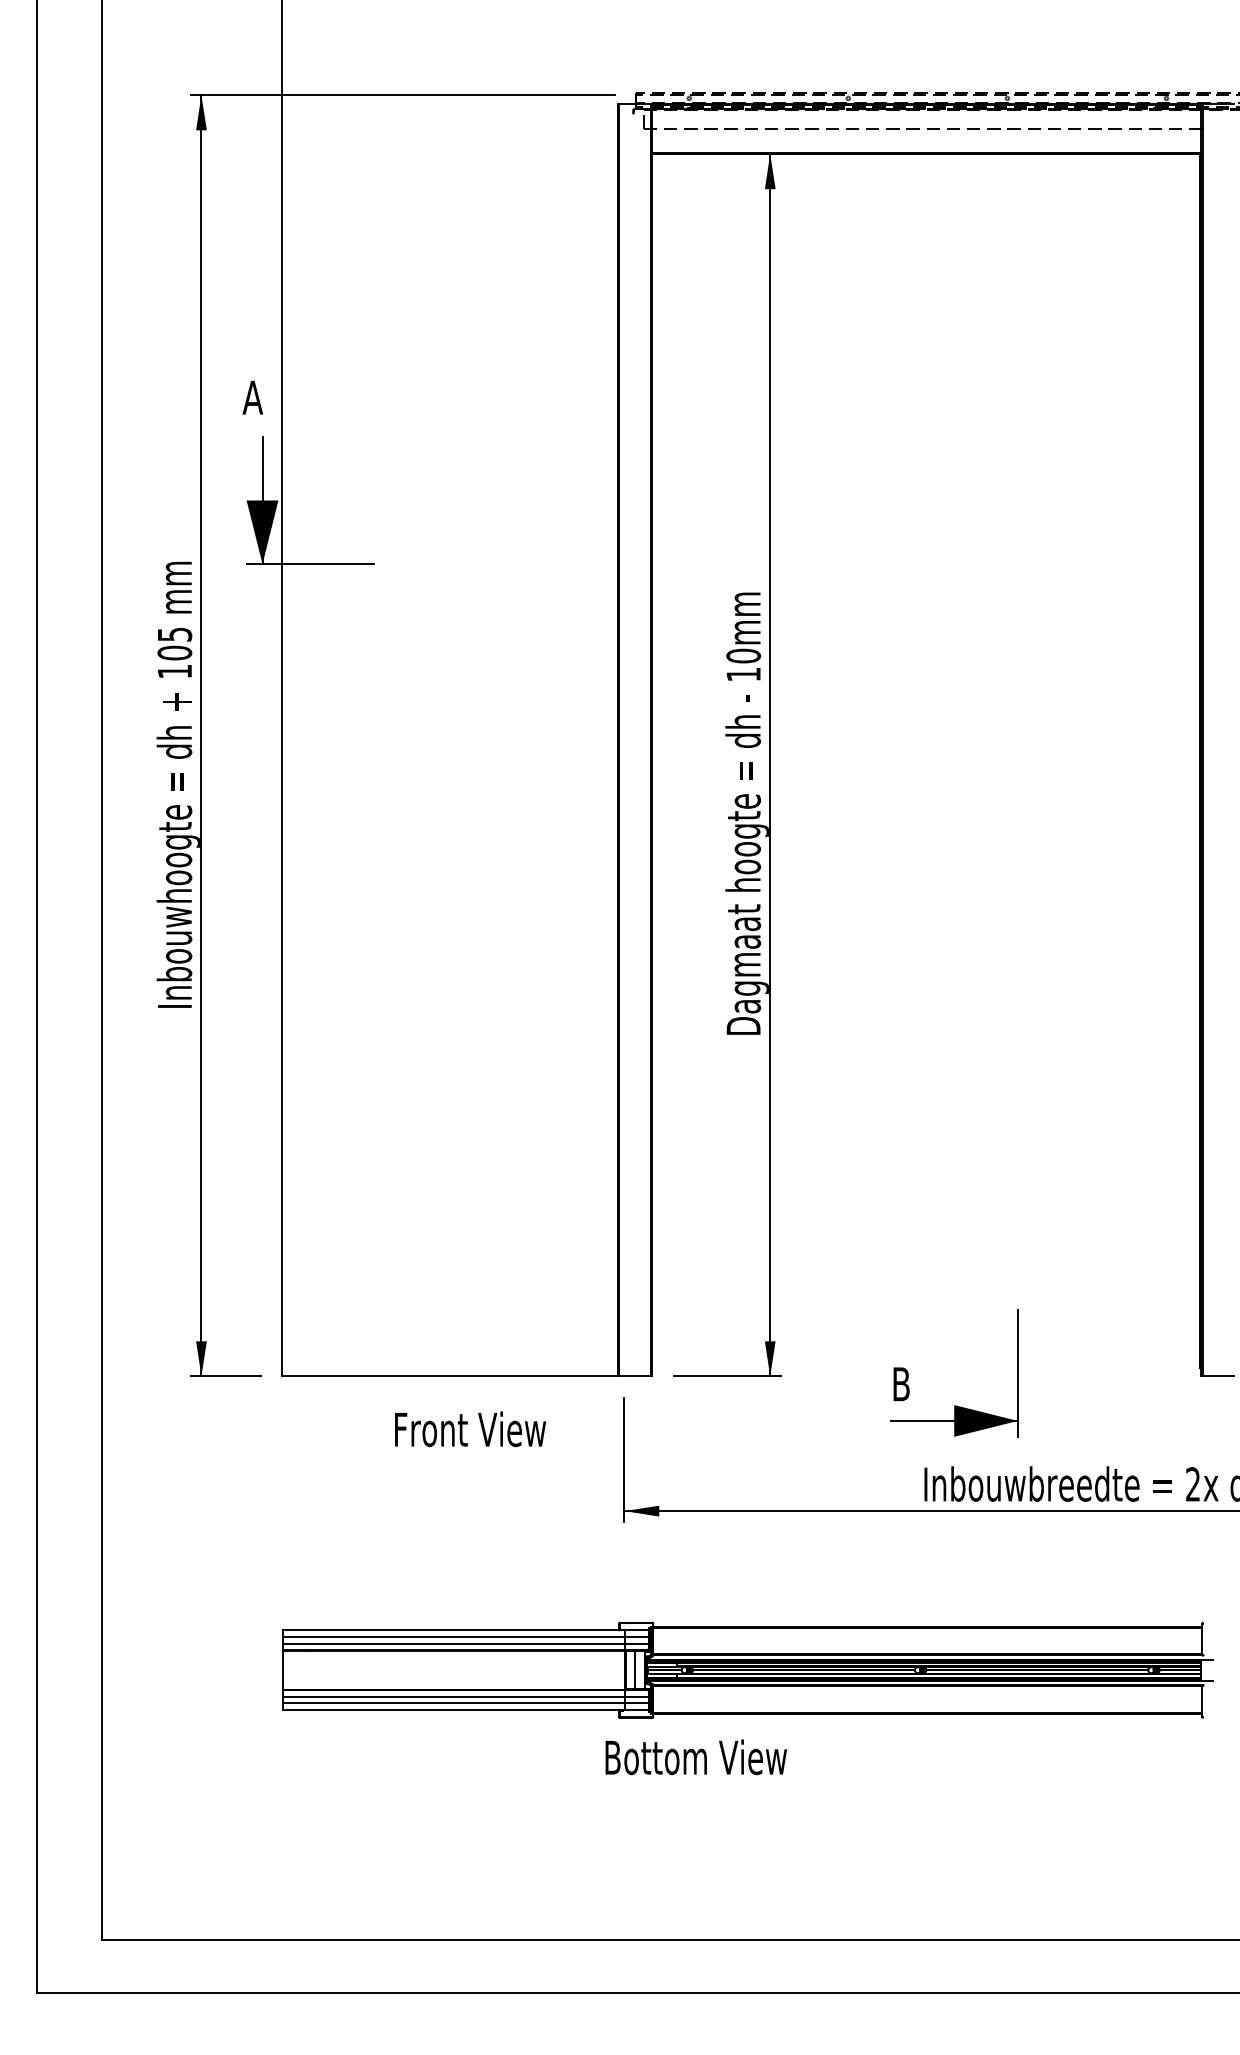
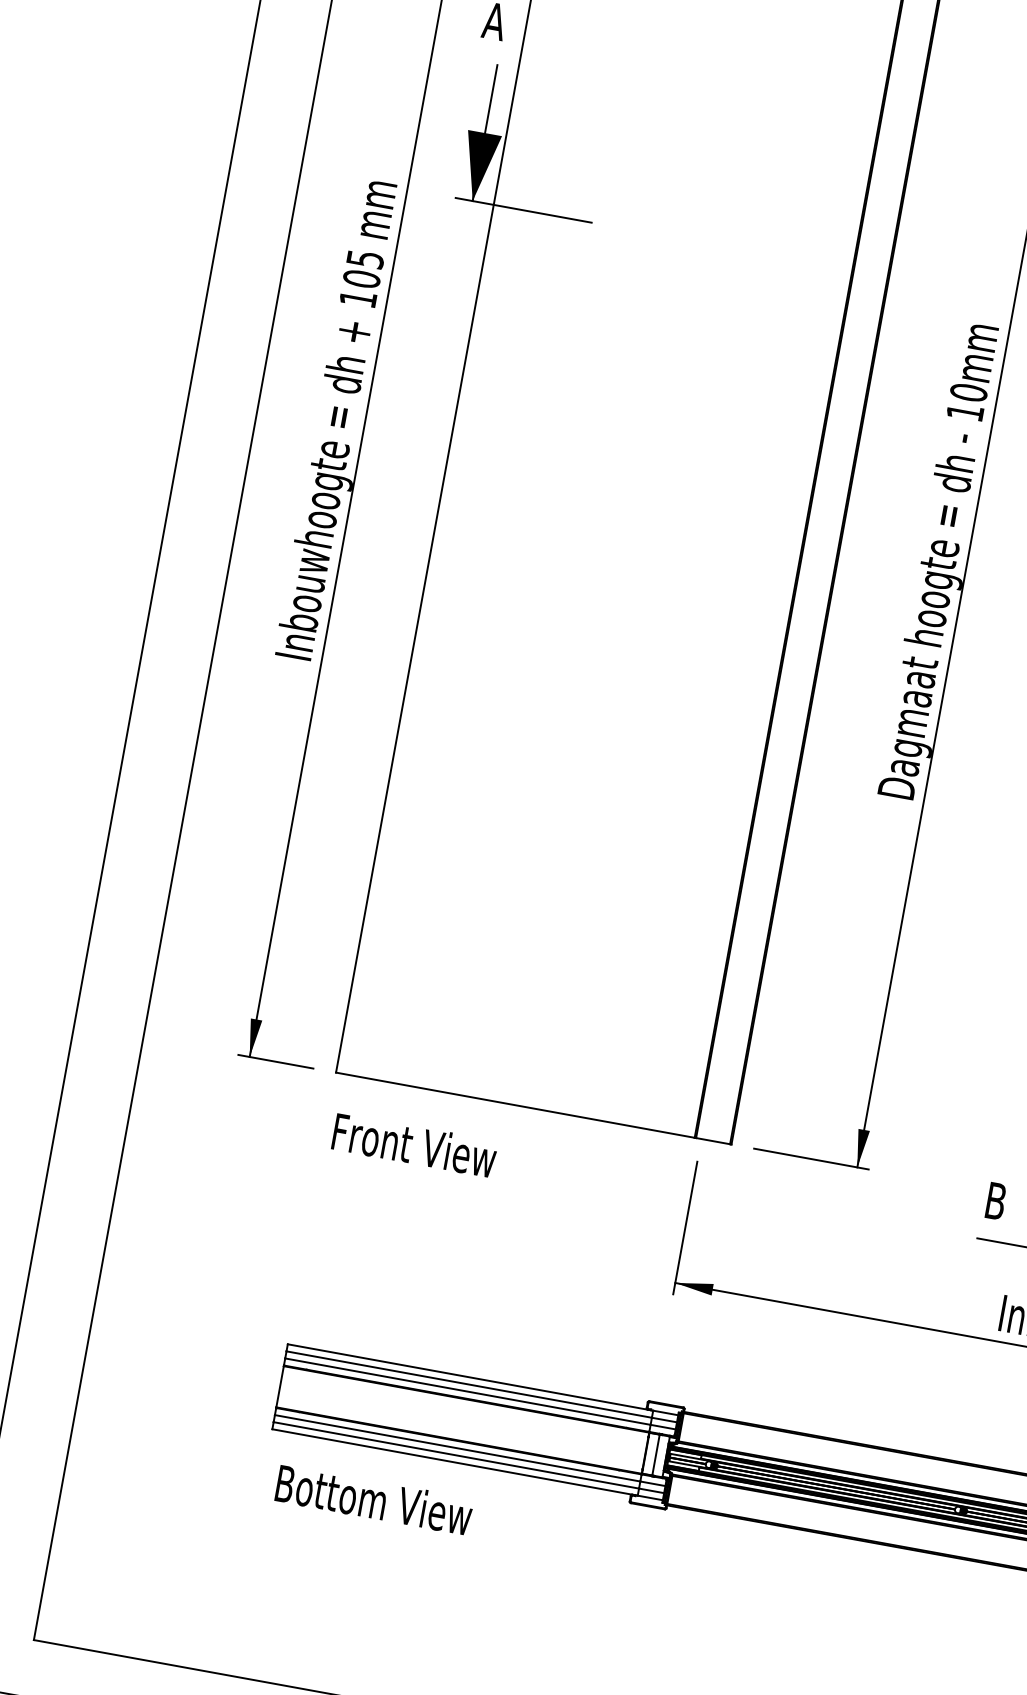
text: (470, 1429) -> (414, 1145), moved
text: (695, 1757) -> (373, 1500), moved

